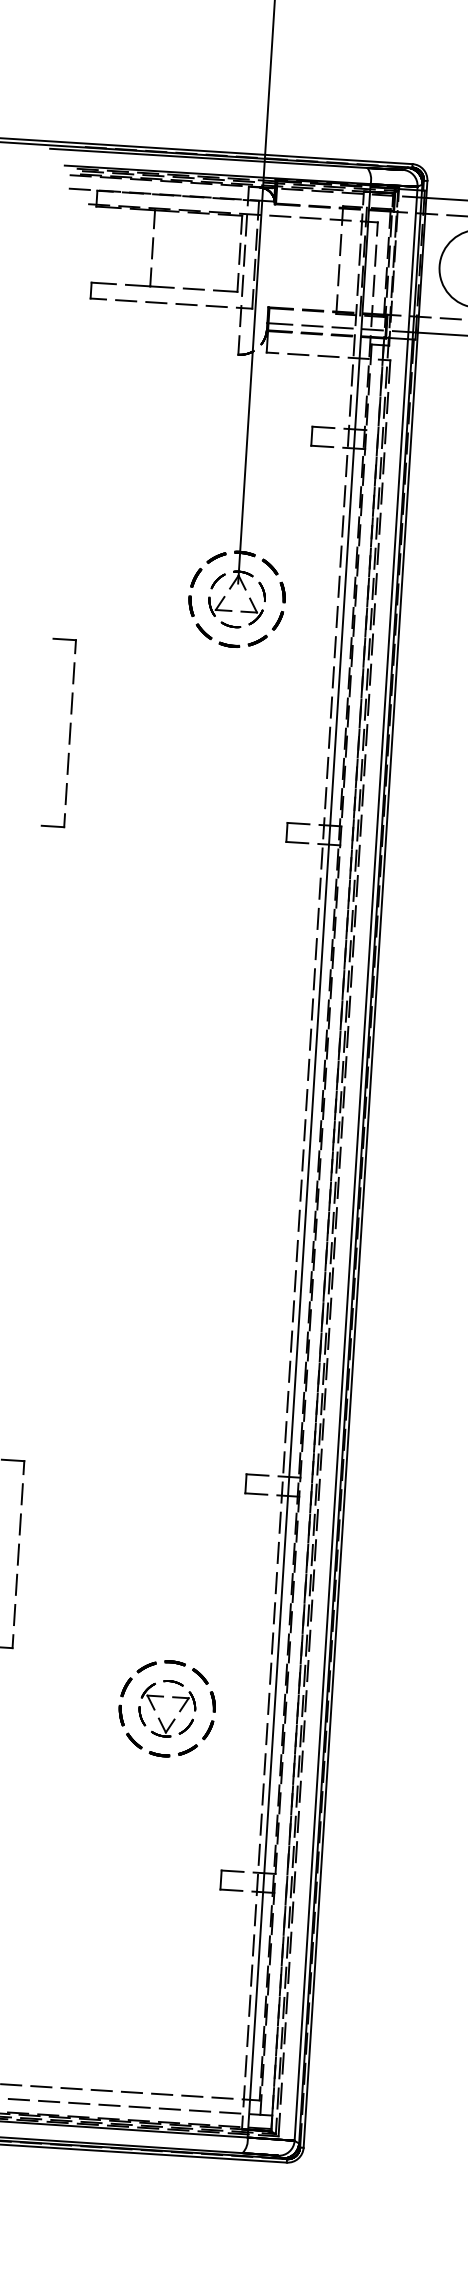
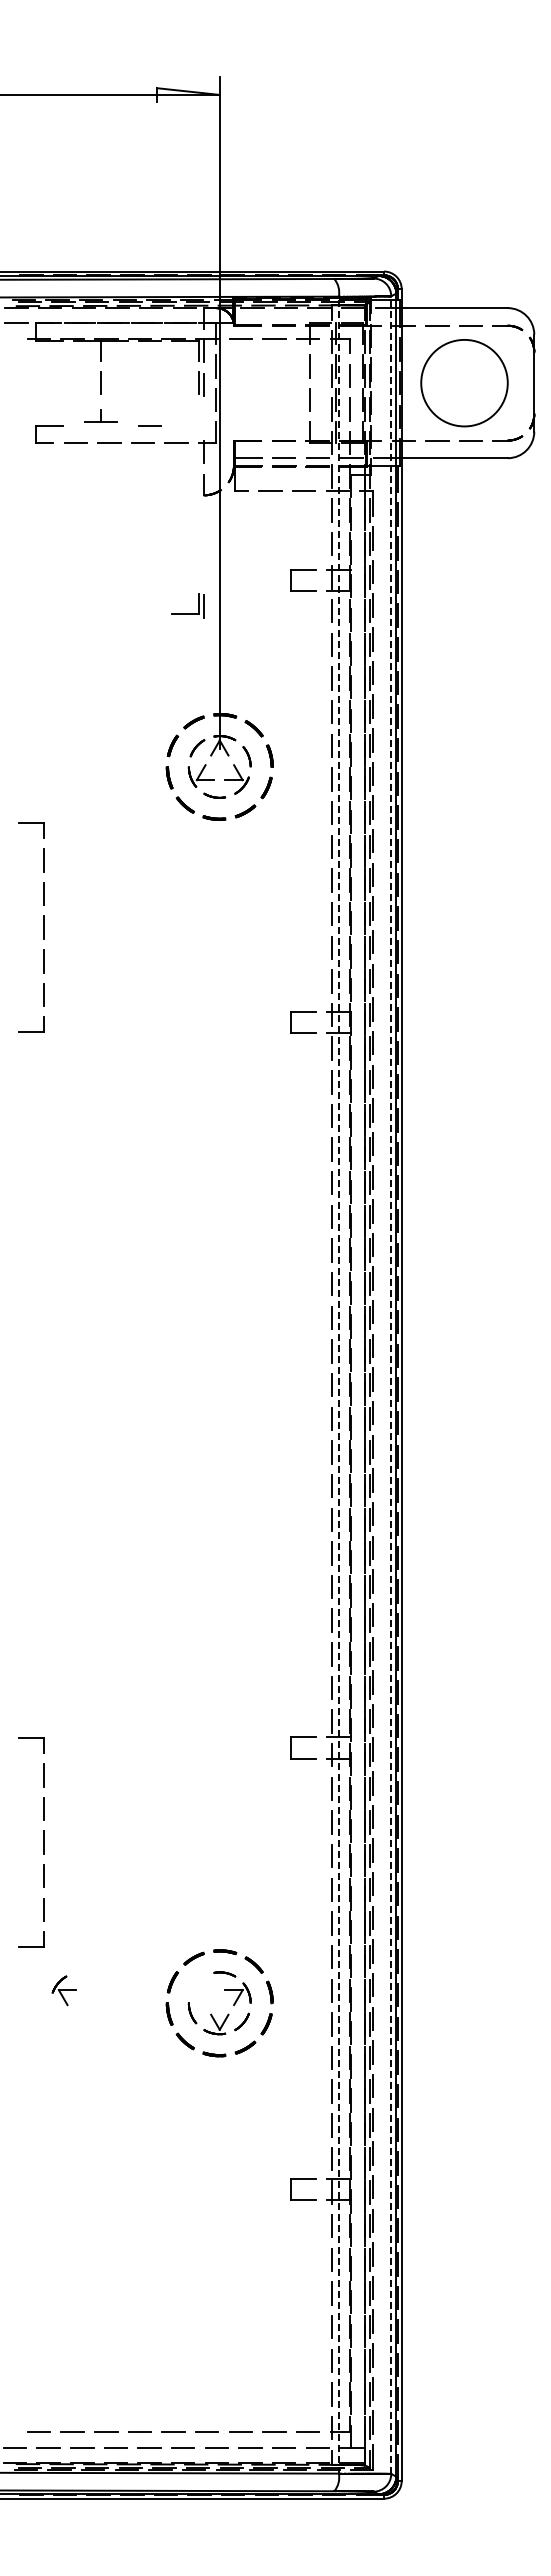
part: (149, 277) -> (100, 415), size x0.6
part: (227, 291) -> (187, 613), moved
line: (308, 1160) -> (338, 1384), solid -> dashed
line: (356, 1164) -> (391, 1385), solid -> dashed
part: (151, 1696) -> (63, 1990), moved

